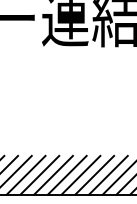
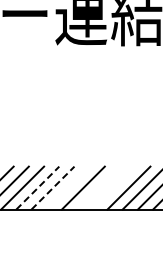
line: (26, 174) -> (38, 187), solid -> dashed
line: (40, 174) -> (53, 187), solid -> dashed
line: (52, 174) -> (67, 187), removed
line: (80, 174) -> (98, 187), removed
line: (94, 174) -> (113, 187), removed

